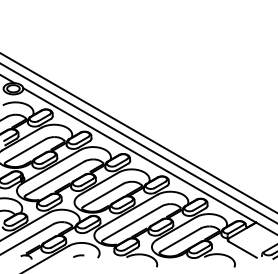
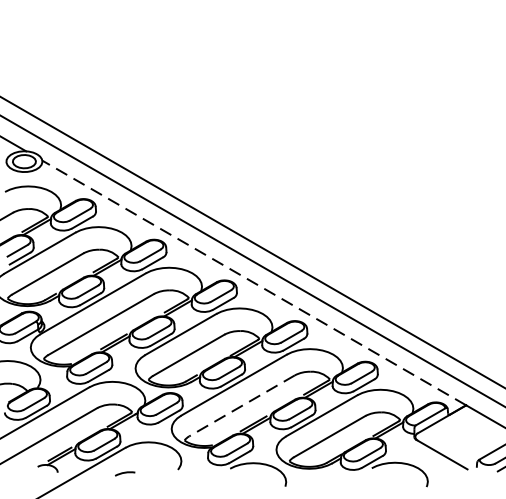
line: (139, 155) -> (253, 283), solid -> dashed
line: (132, 223) -> (241, 406), solid -> dashed
arc: (78, 255) -> (124, 472), moved

